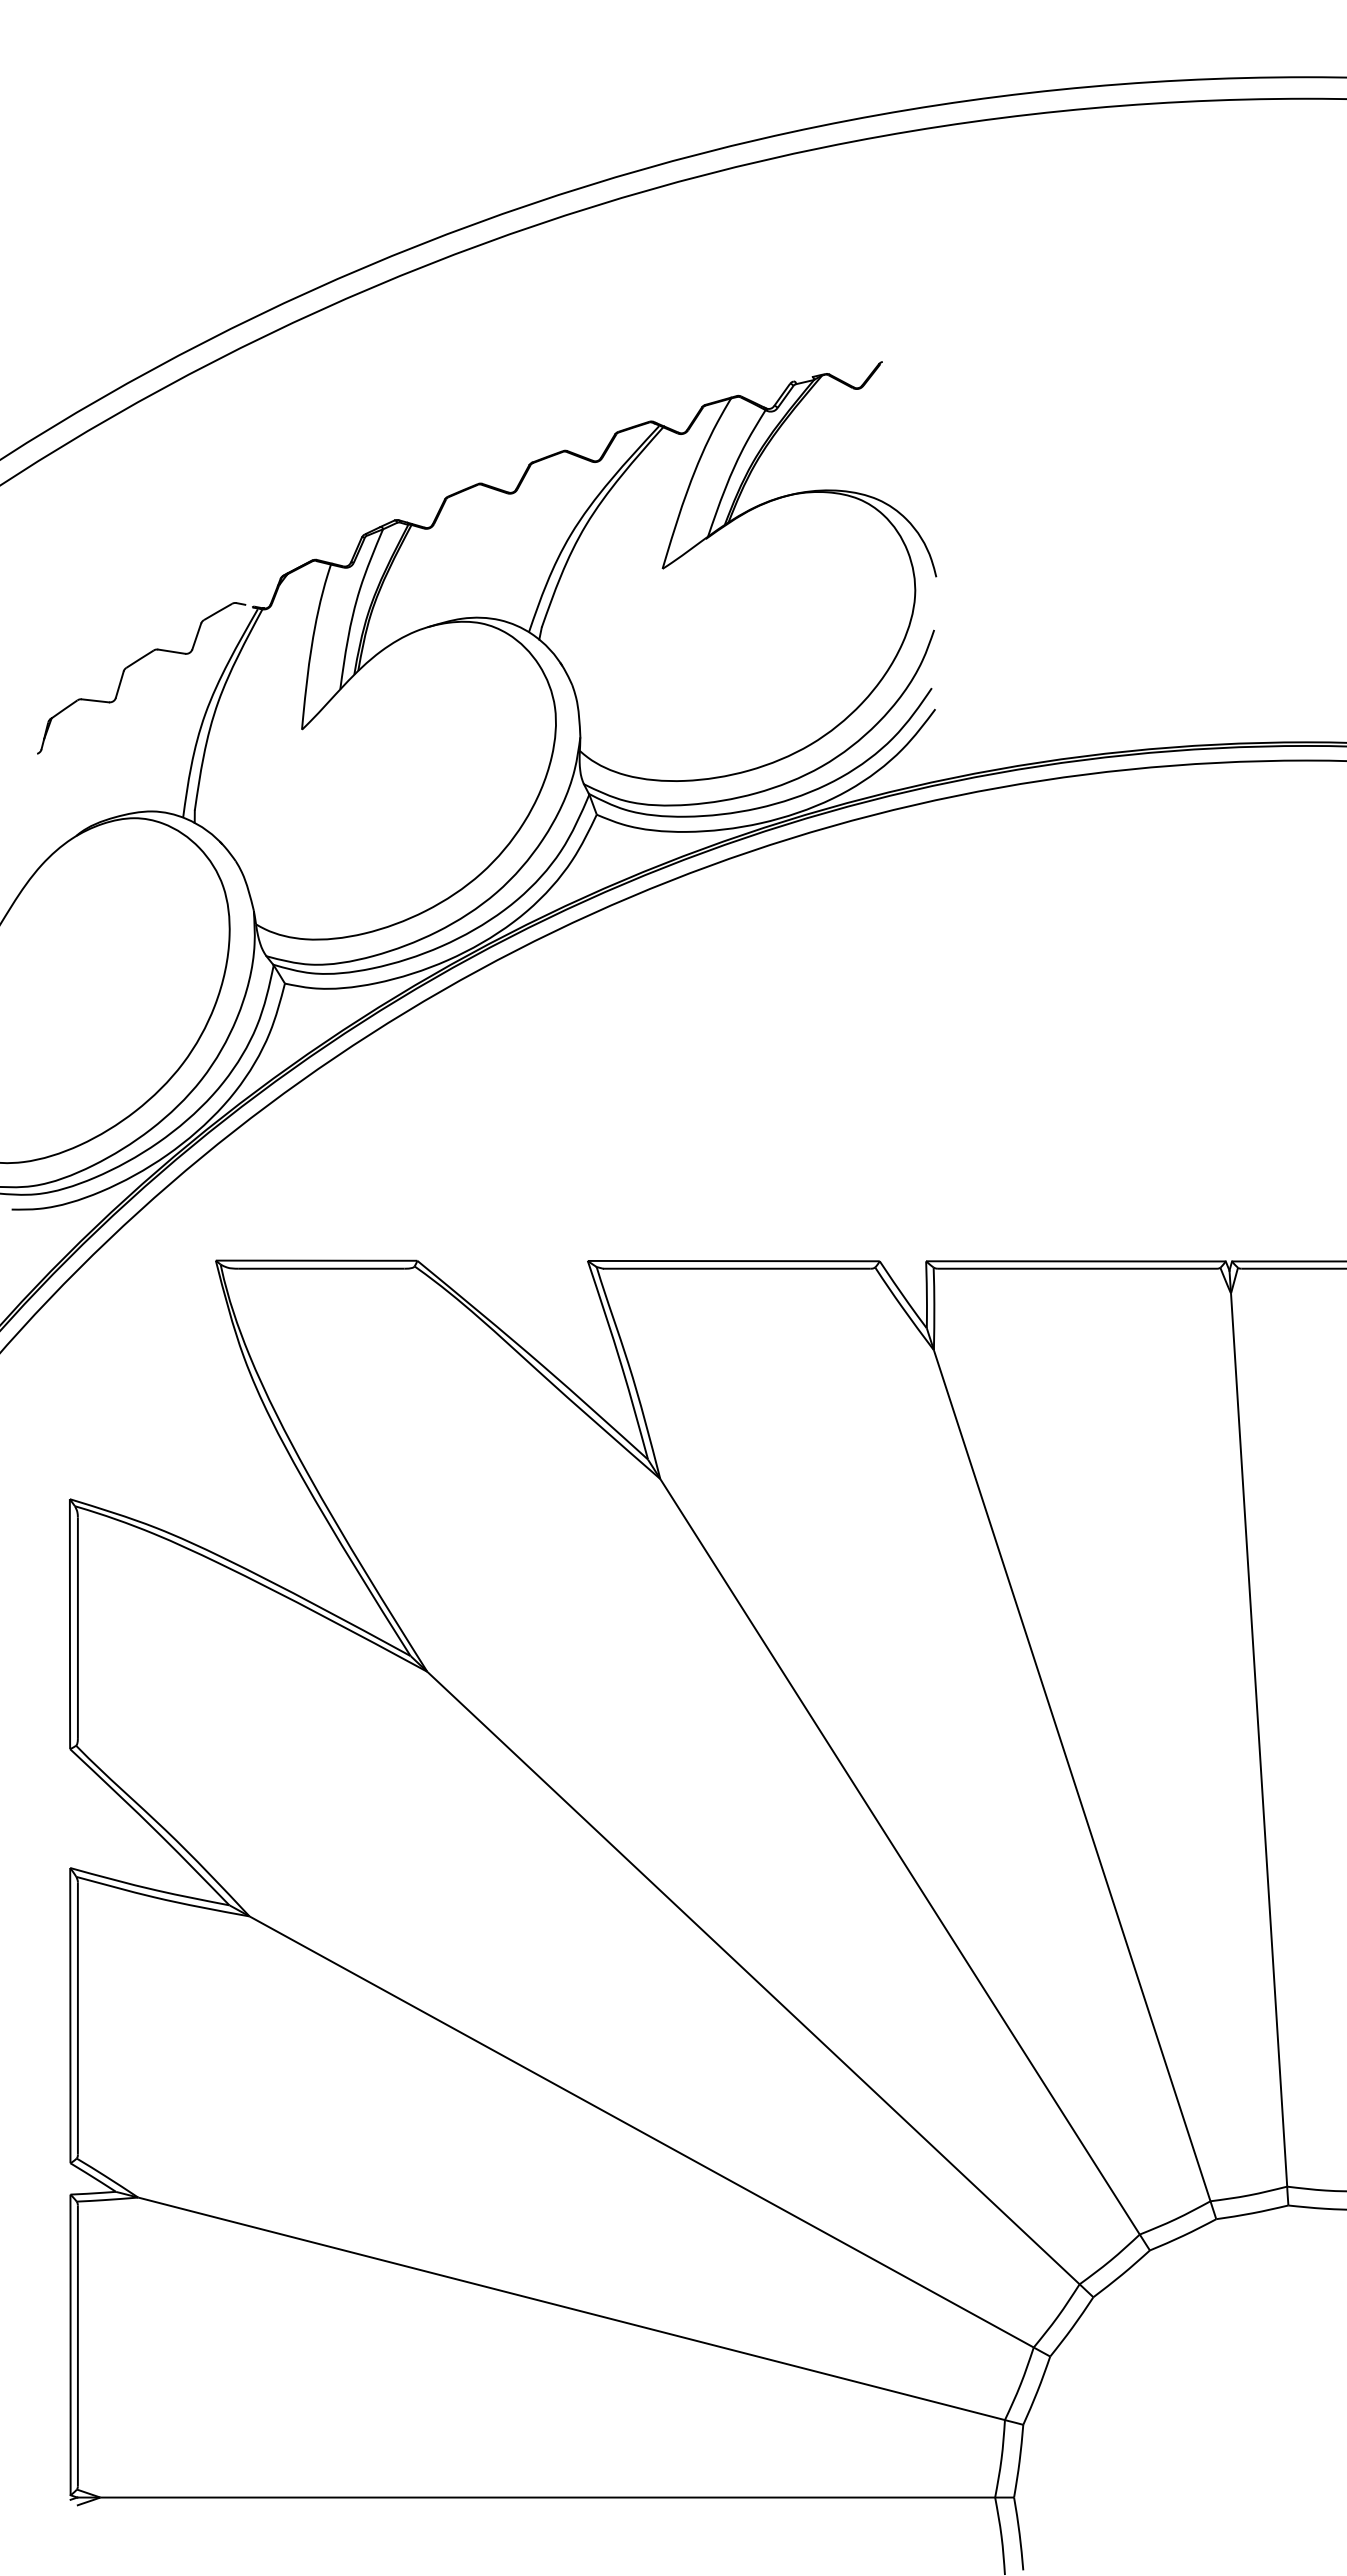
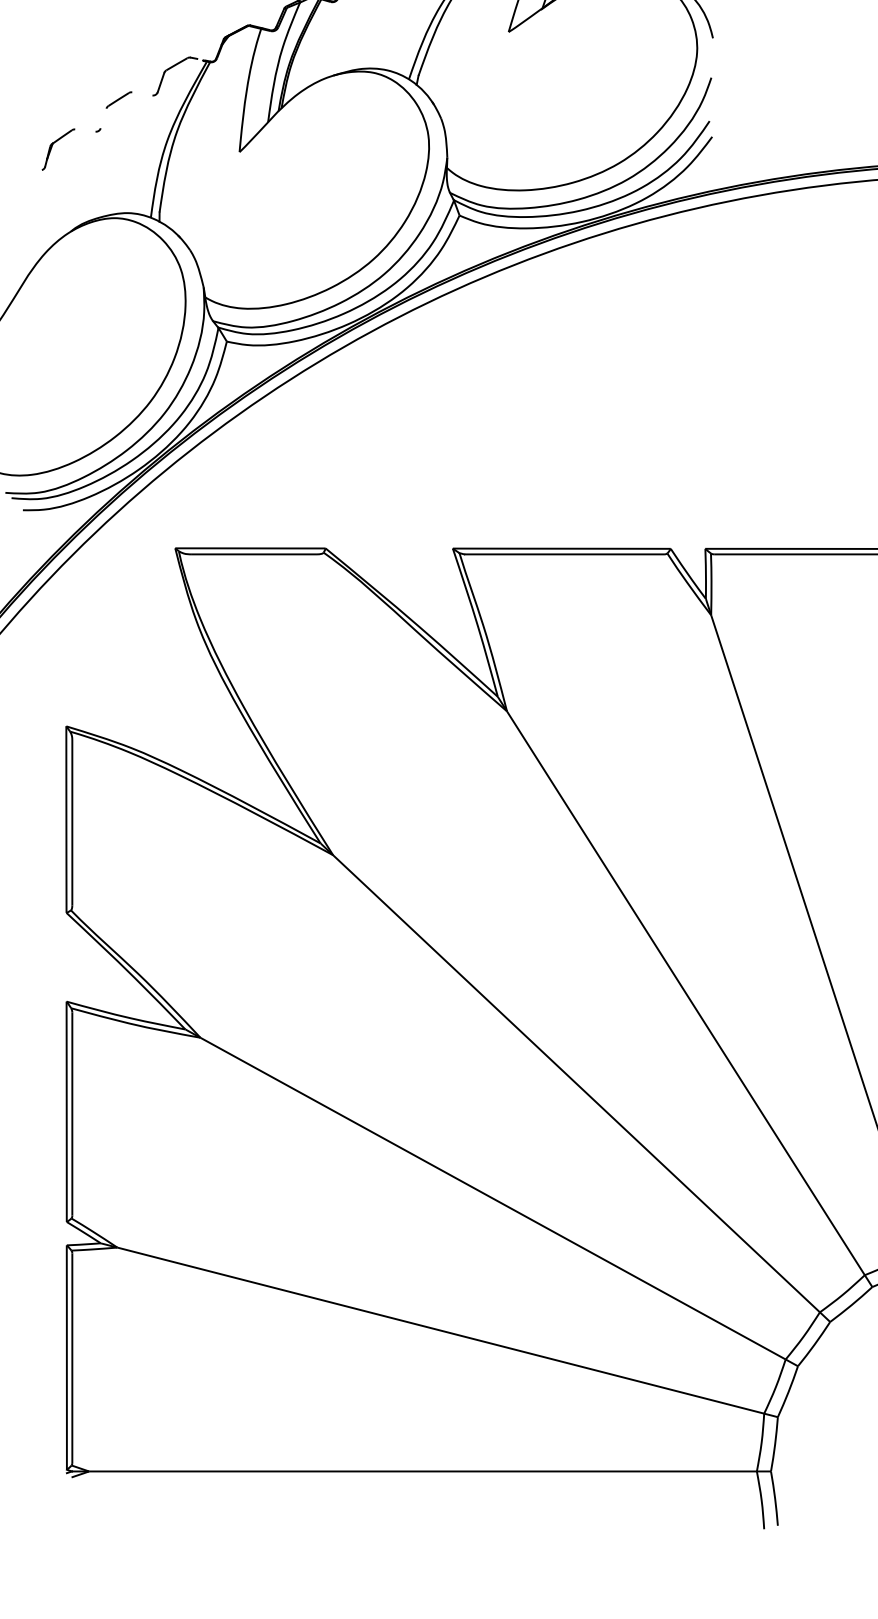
line: (171, 651) -> (142, 93), removed
line: (119, 684) -> (103, 118), removed
line: (94, 700) -> (84, 130), removed

